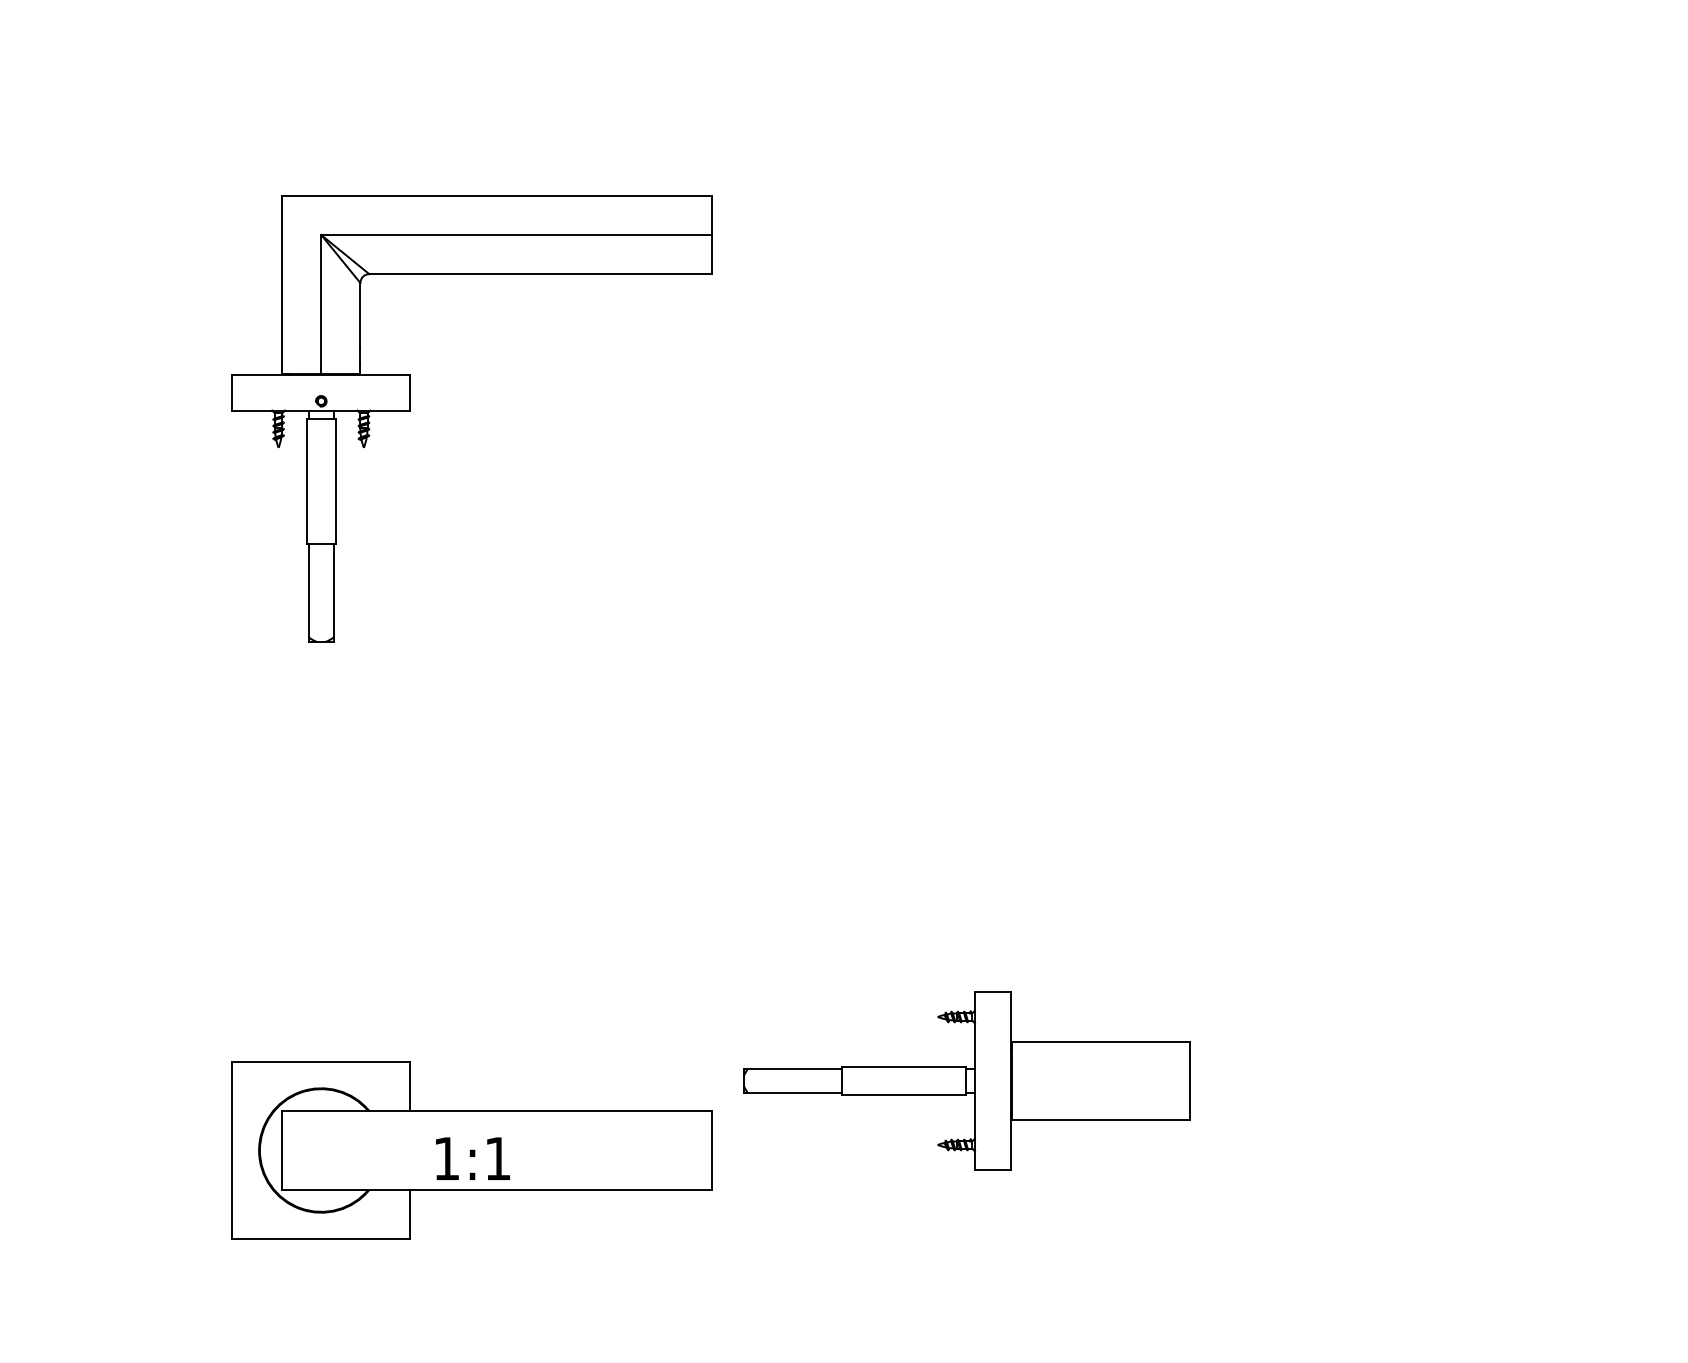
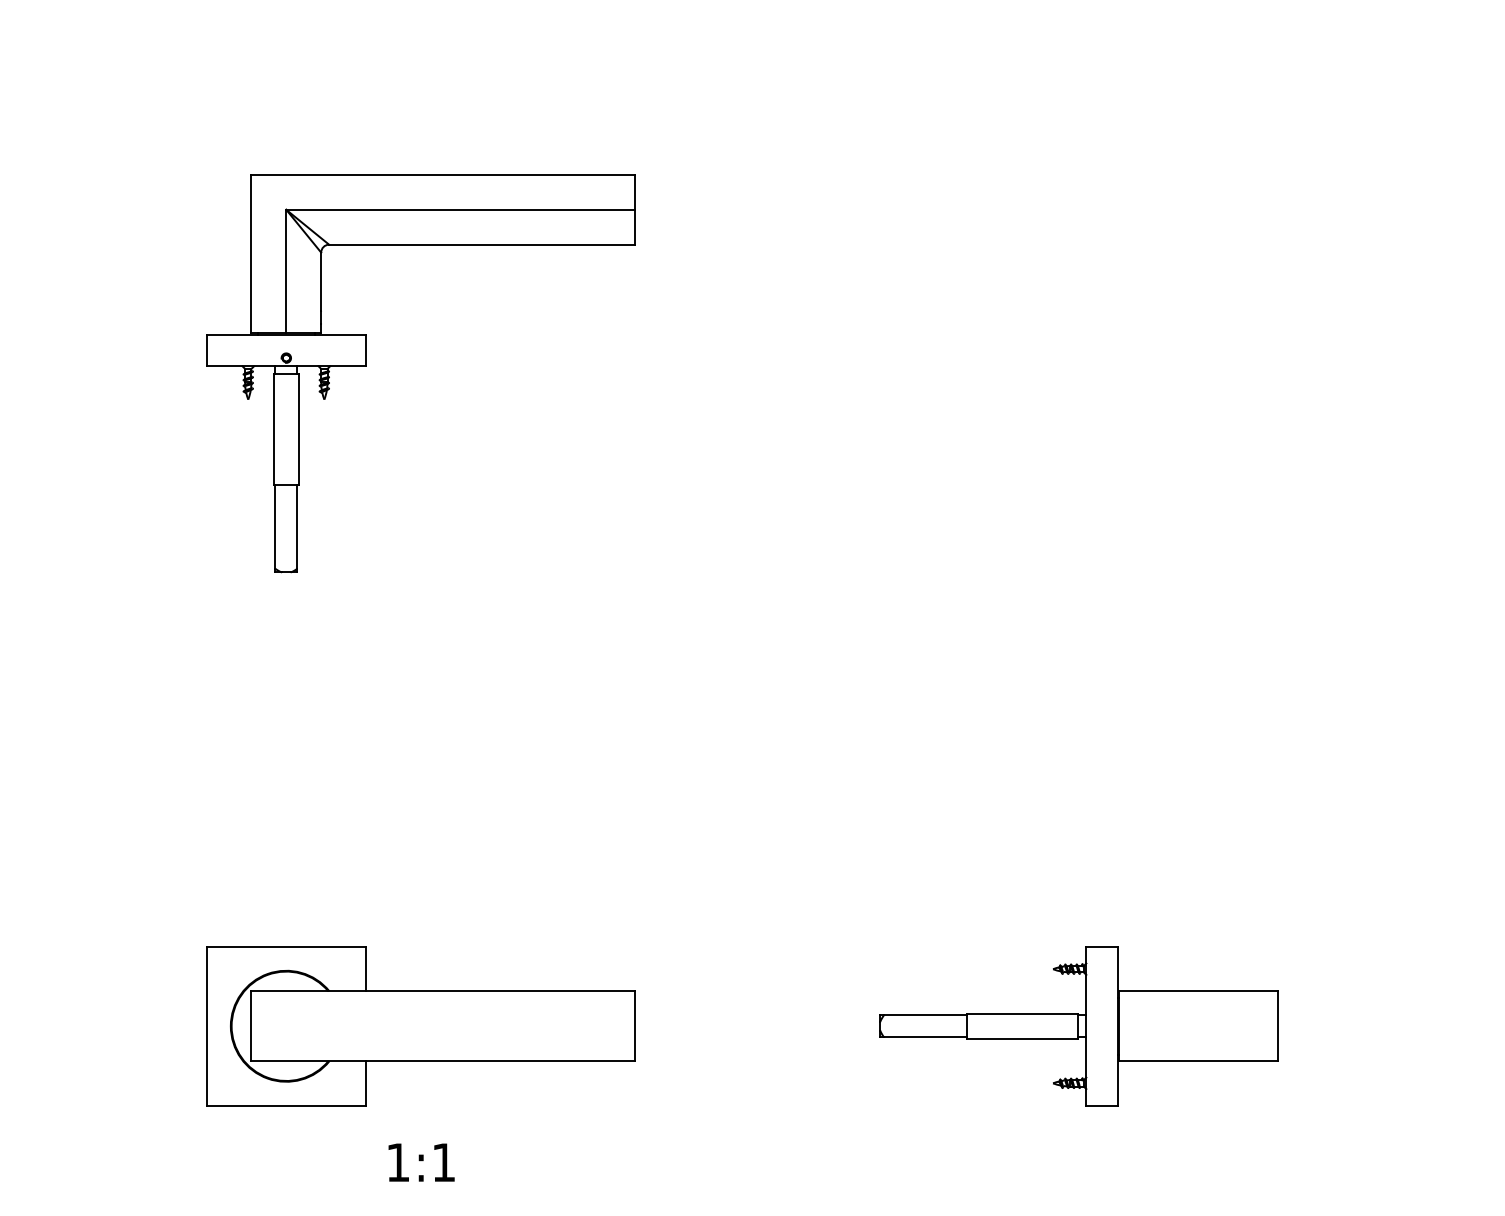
part: (966, 1081) -> (1078, 1026), moved
text: (472, 1158) -> (421, 1162), moved

